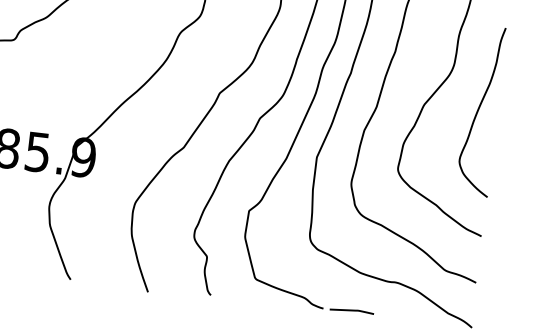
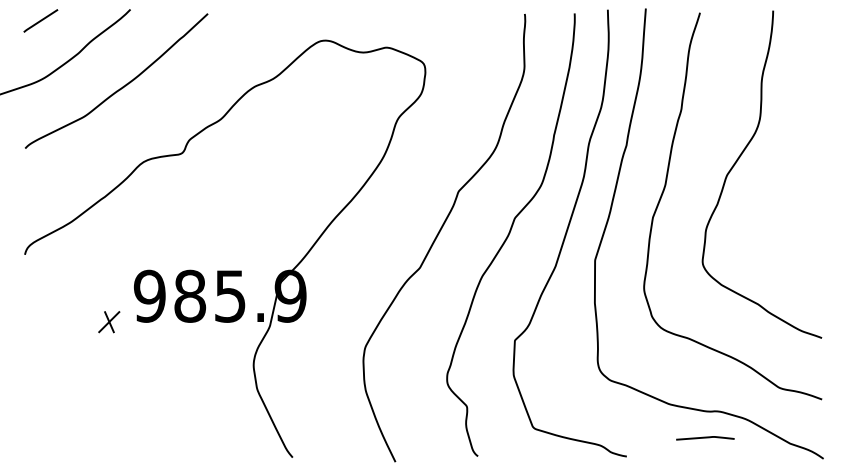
curve: (479, 109) -> (799, 173), removed
curve: (352, 311) -> (705, 438), moved

